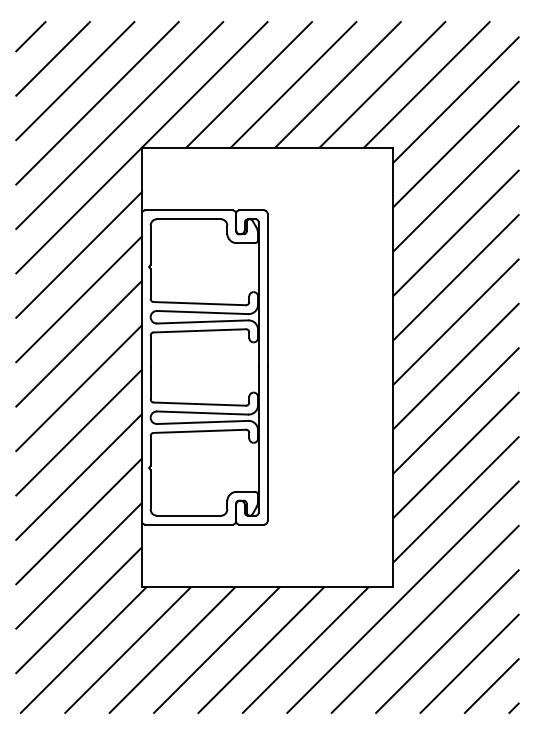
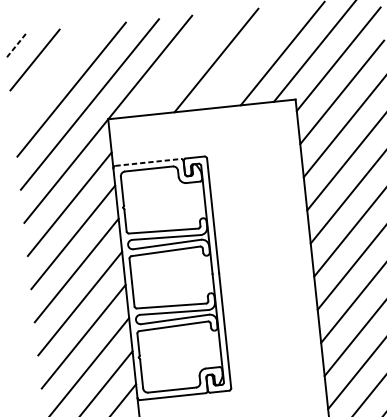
line: (30, 36) -> (16, 45), solid -> dashed
line: (75, 81) -> (53, 75), removed
line: (249, 84) -> (183, 63), removed
line: (337, 84) -> (249, 56), removed
line: (188, 210) -> (147, 162), solid -> dashed

